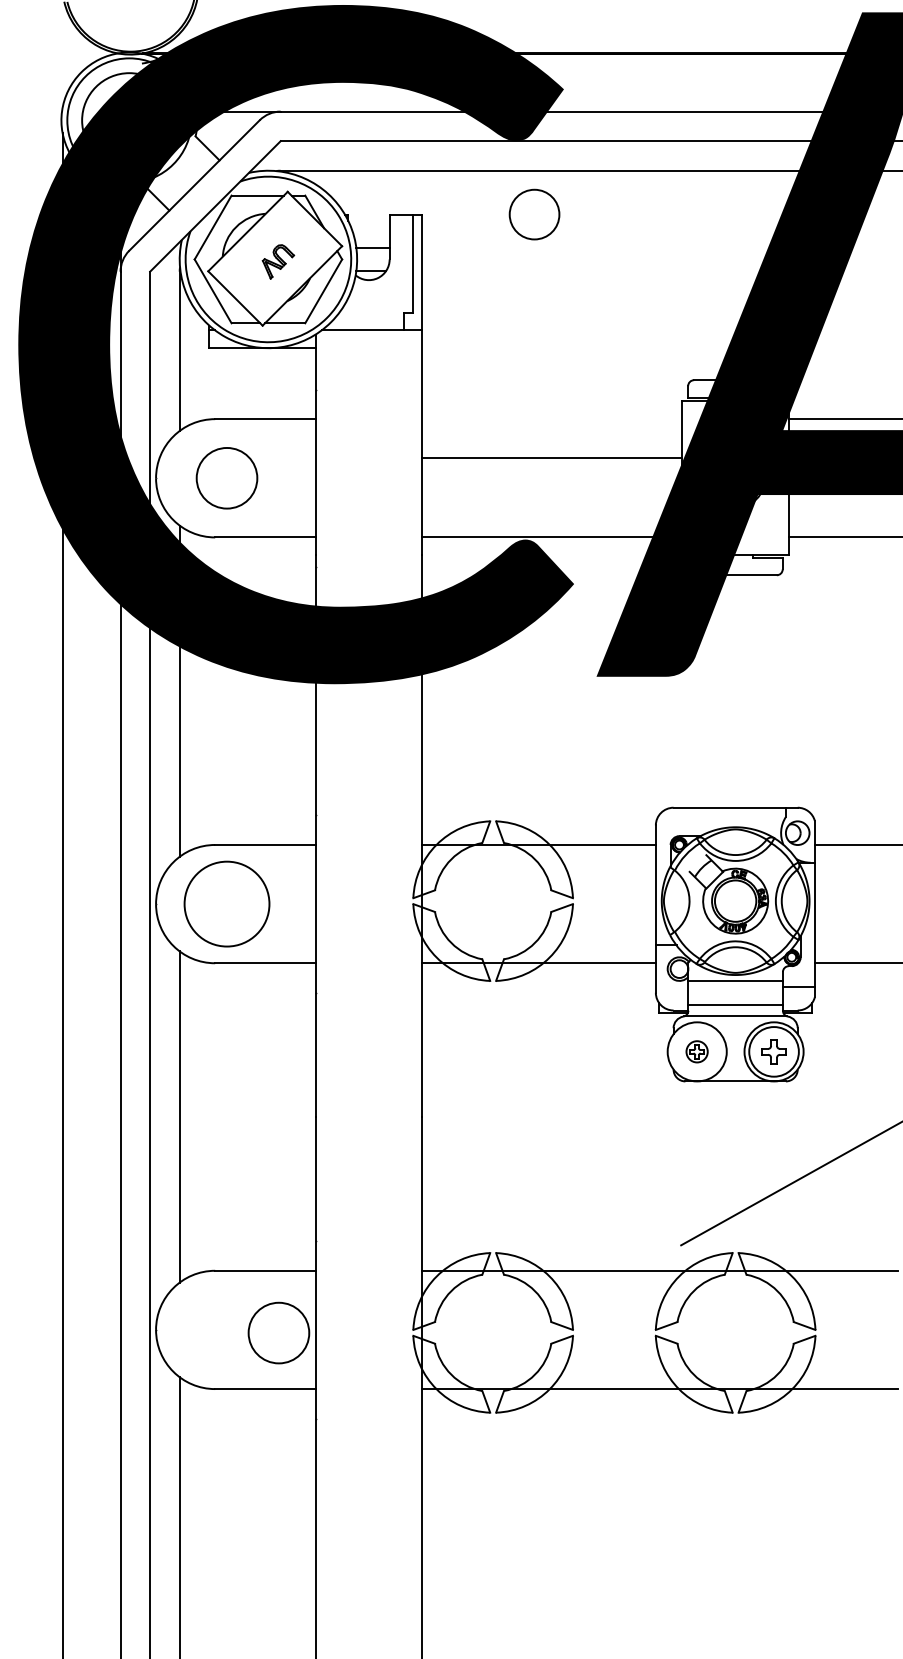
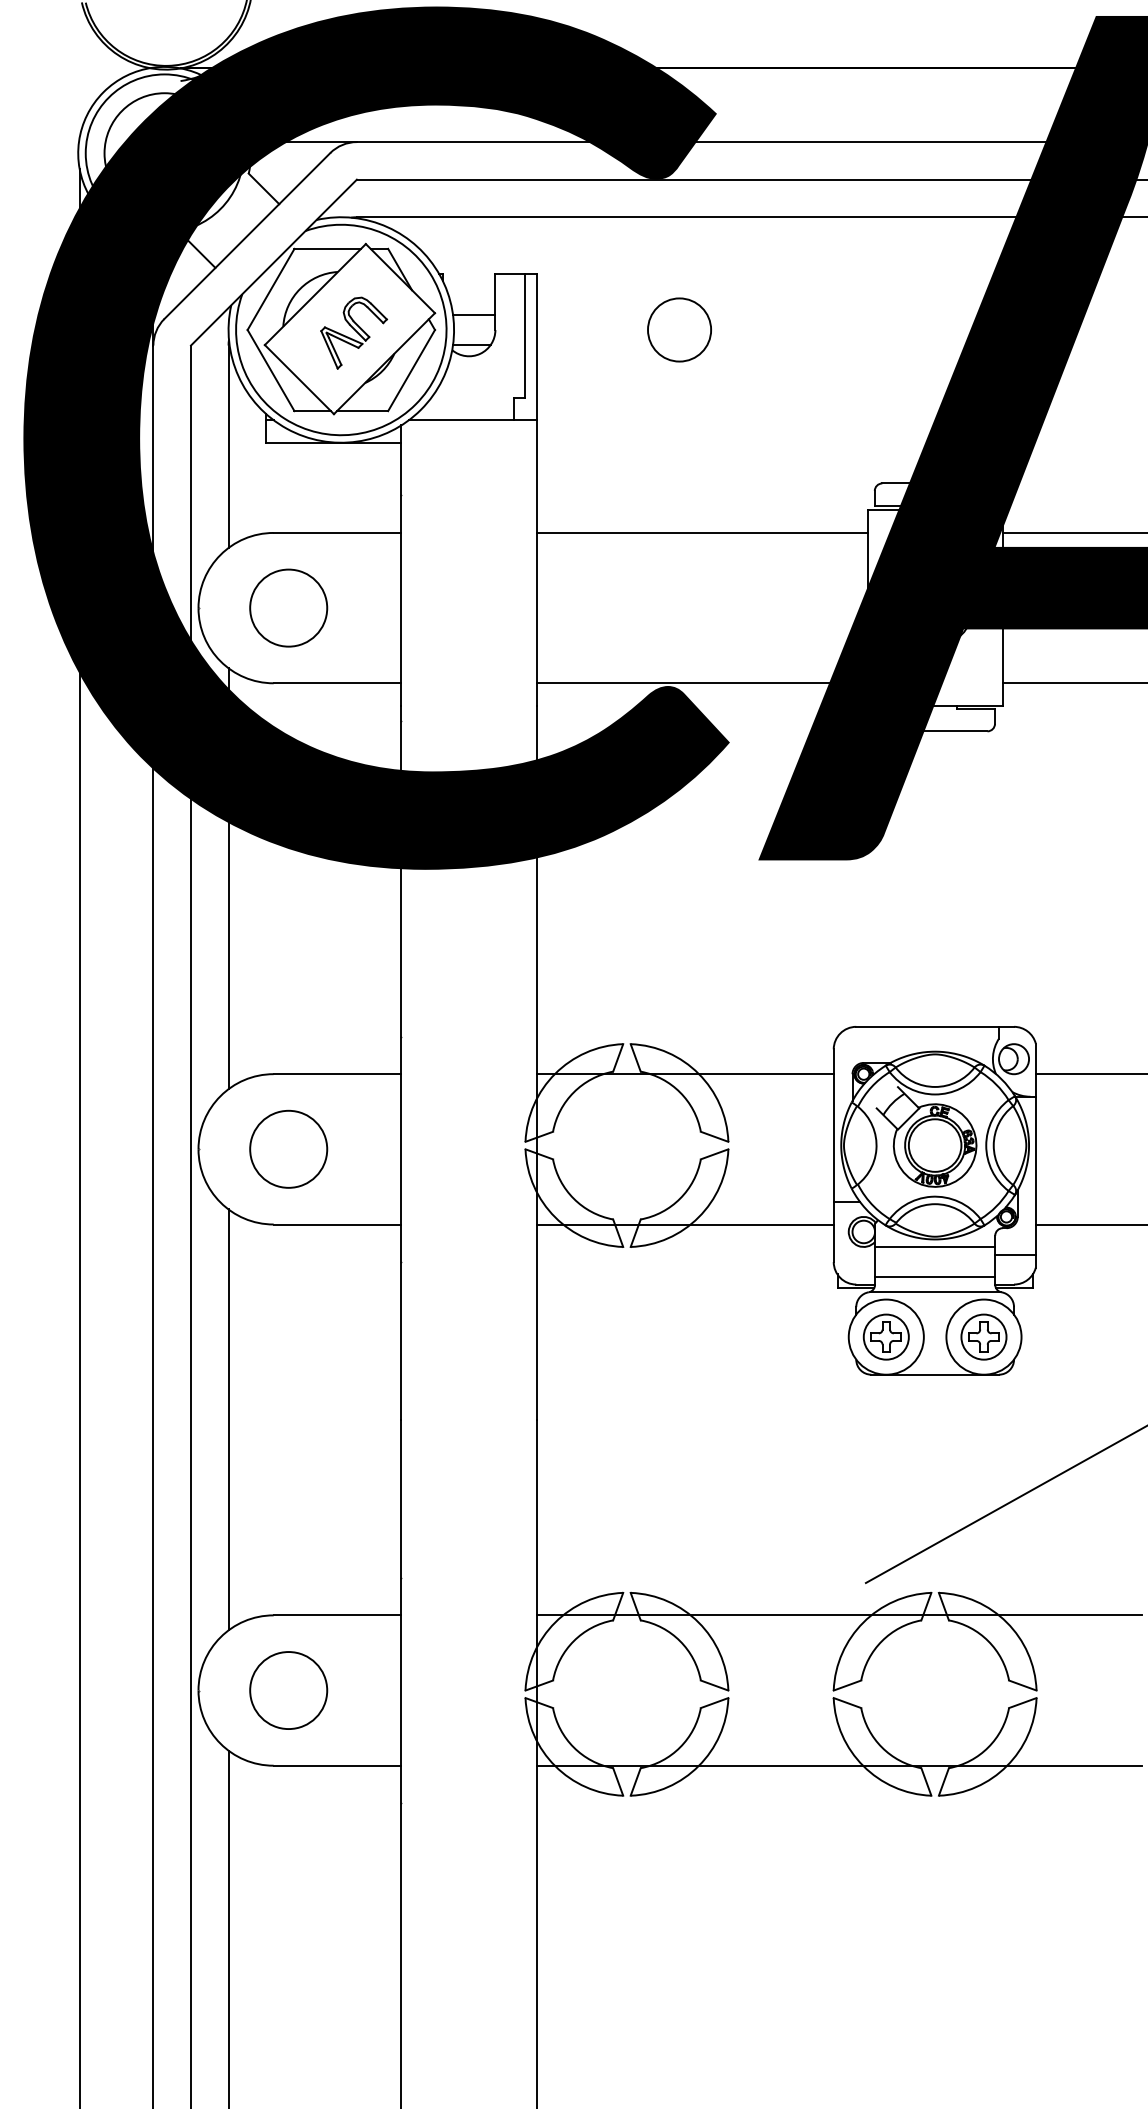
circle: (534, 214) -> (679, 329), moved
part: (278, 261) -> (353, 332), size x1.67
line: (551, 458) -> (701, 532), moved
circle: (226, 903) -> (288, 1148), size x0.71
part: (696, 1051) -> (885, 1336), size x1.67
circle: (773, 1051) -> (983, 1336), size x0.71
circle: (278, 1333) -> (288, 1690), moved

